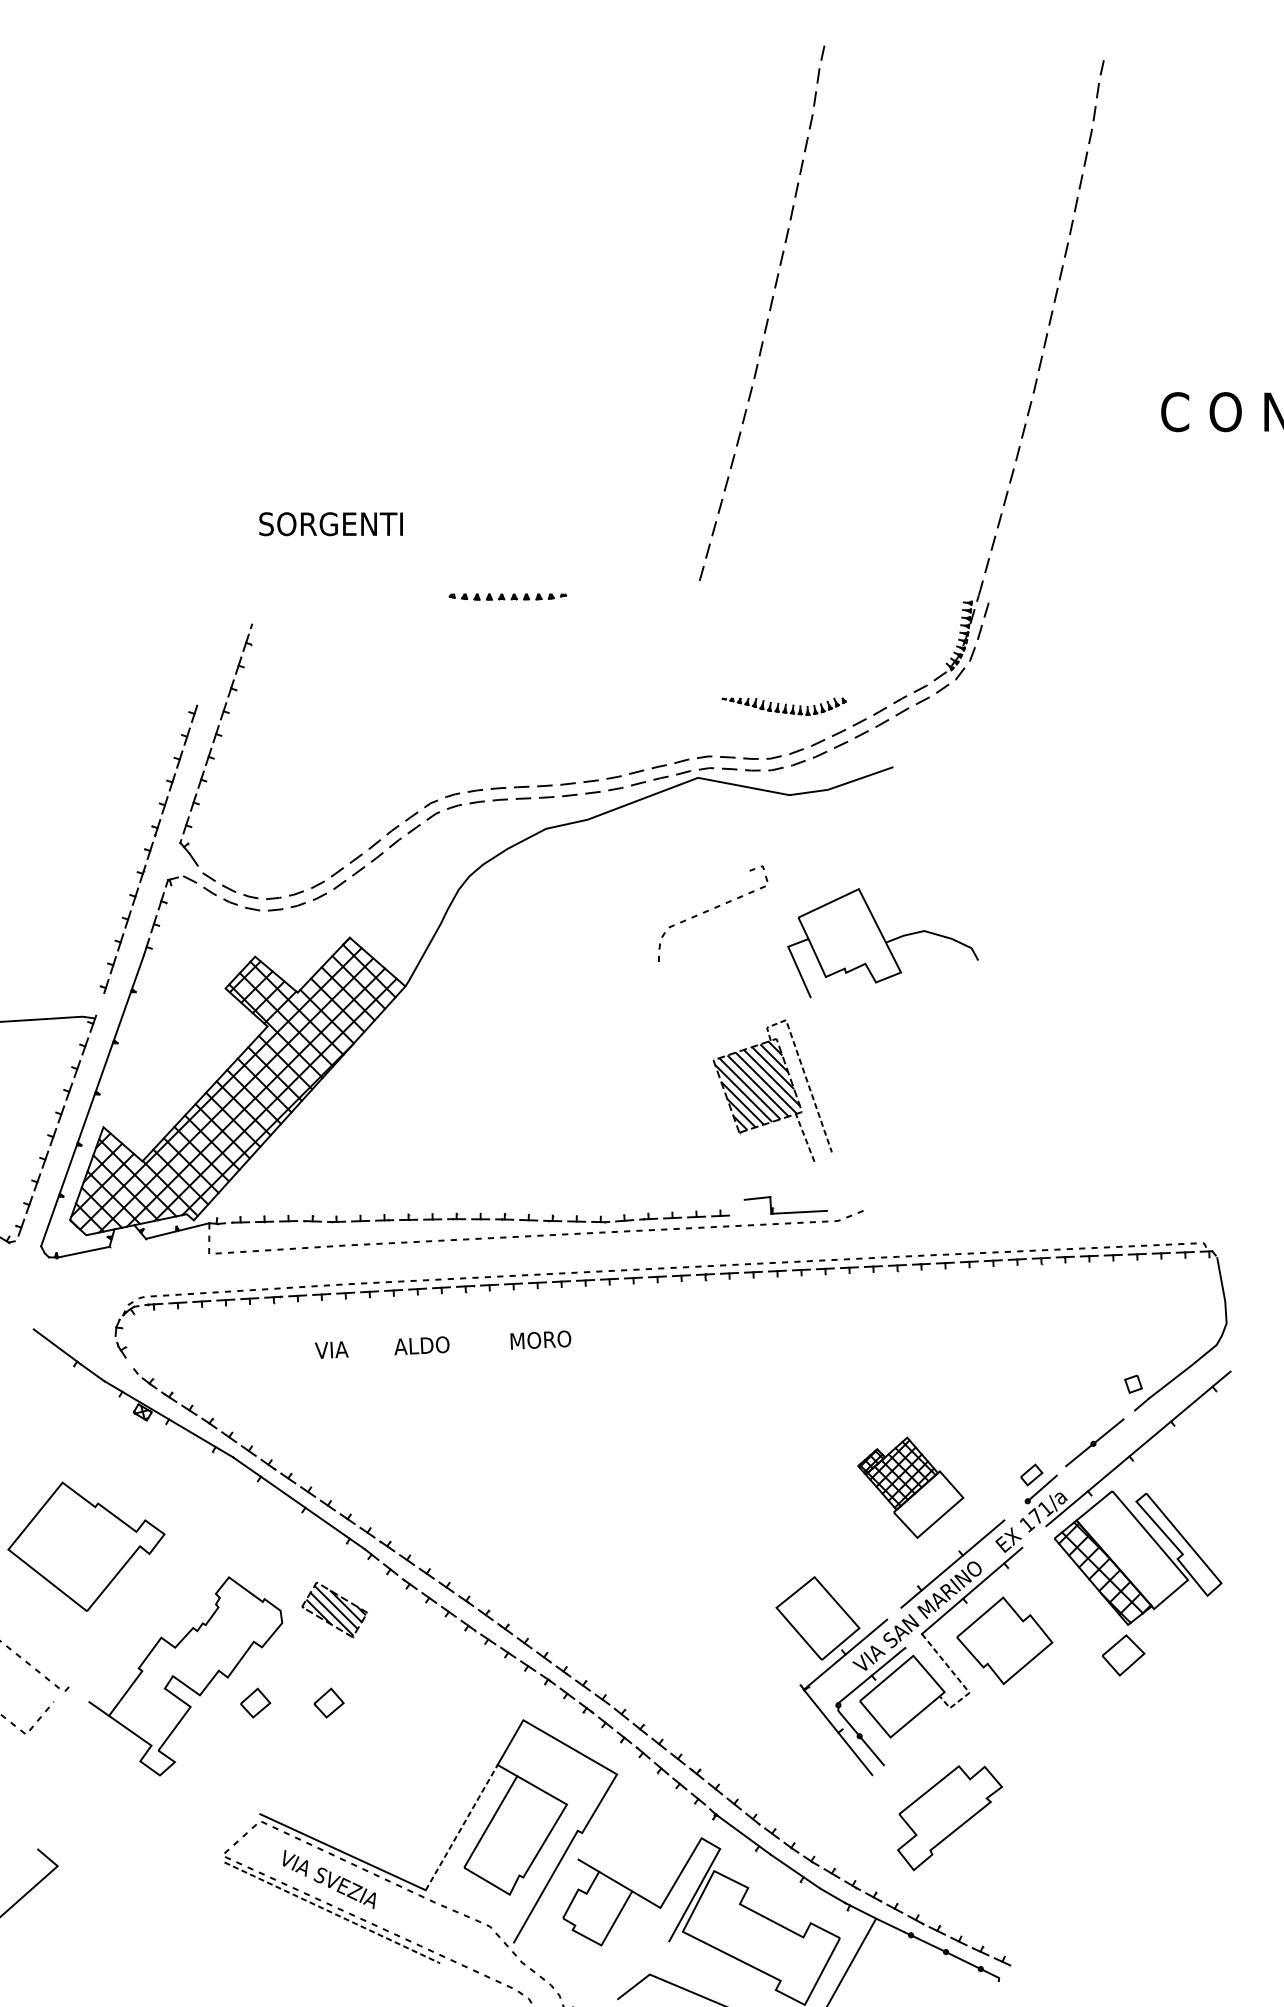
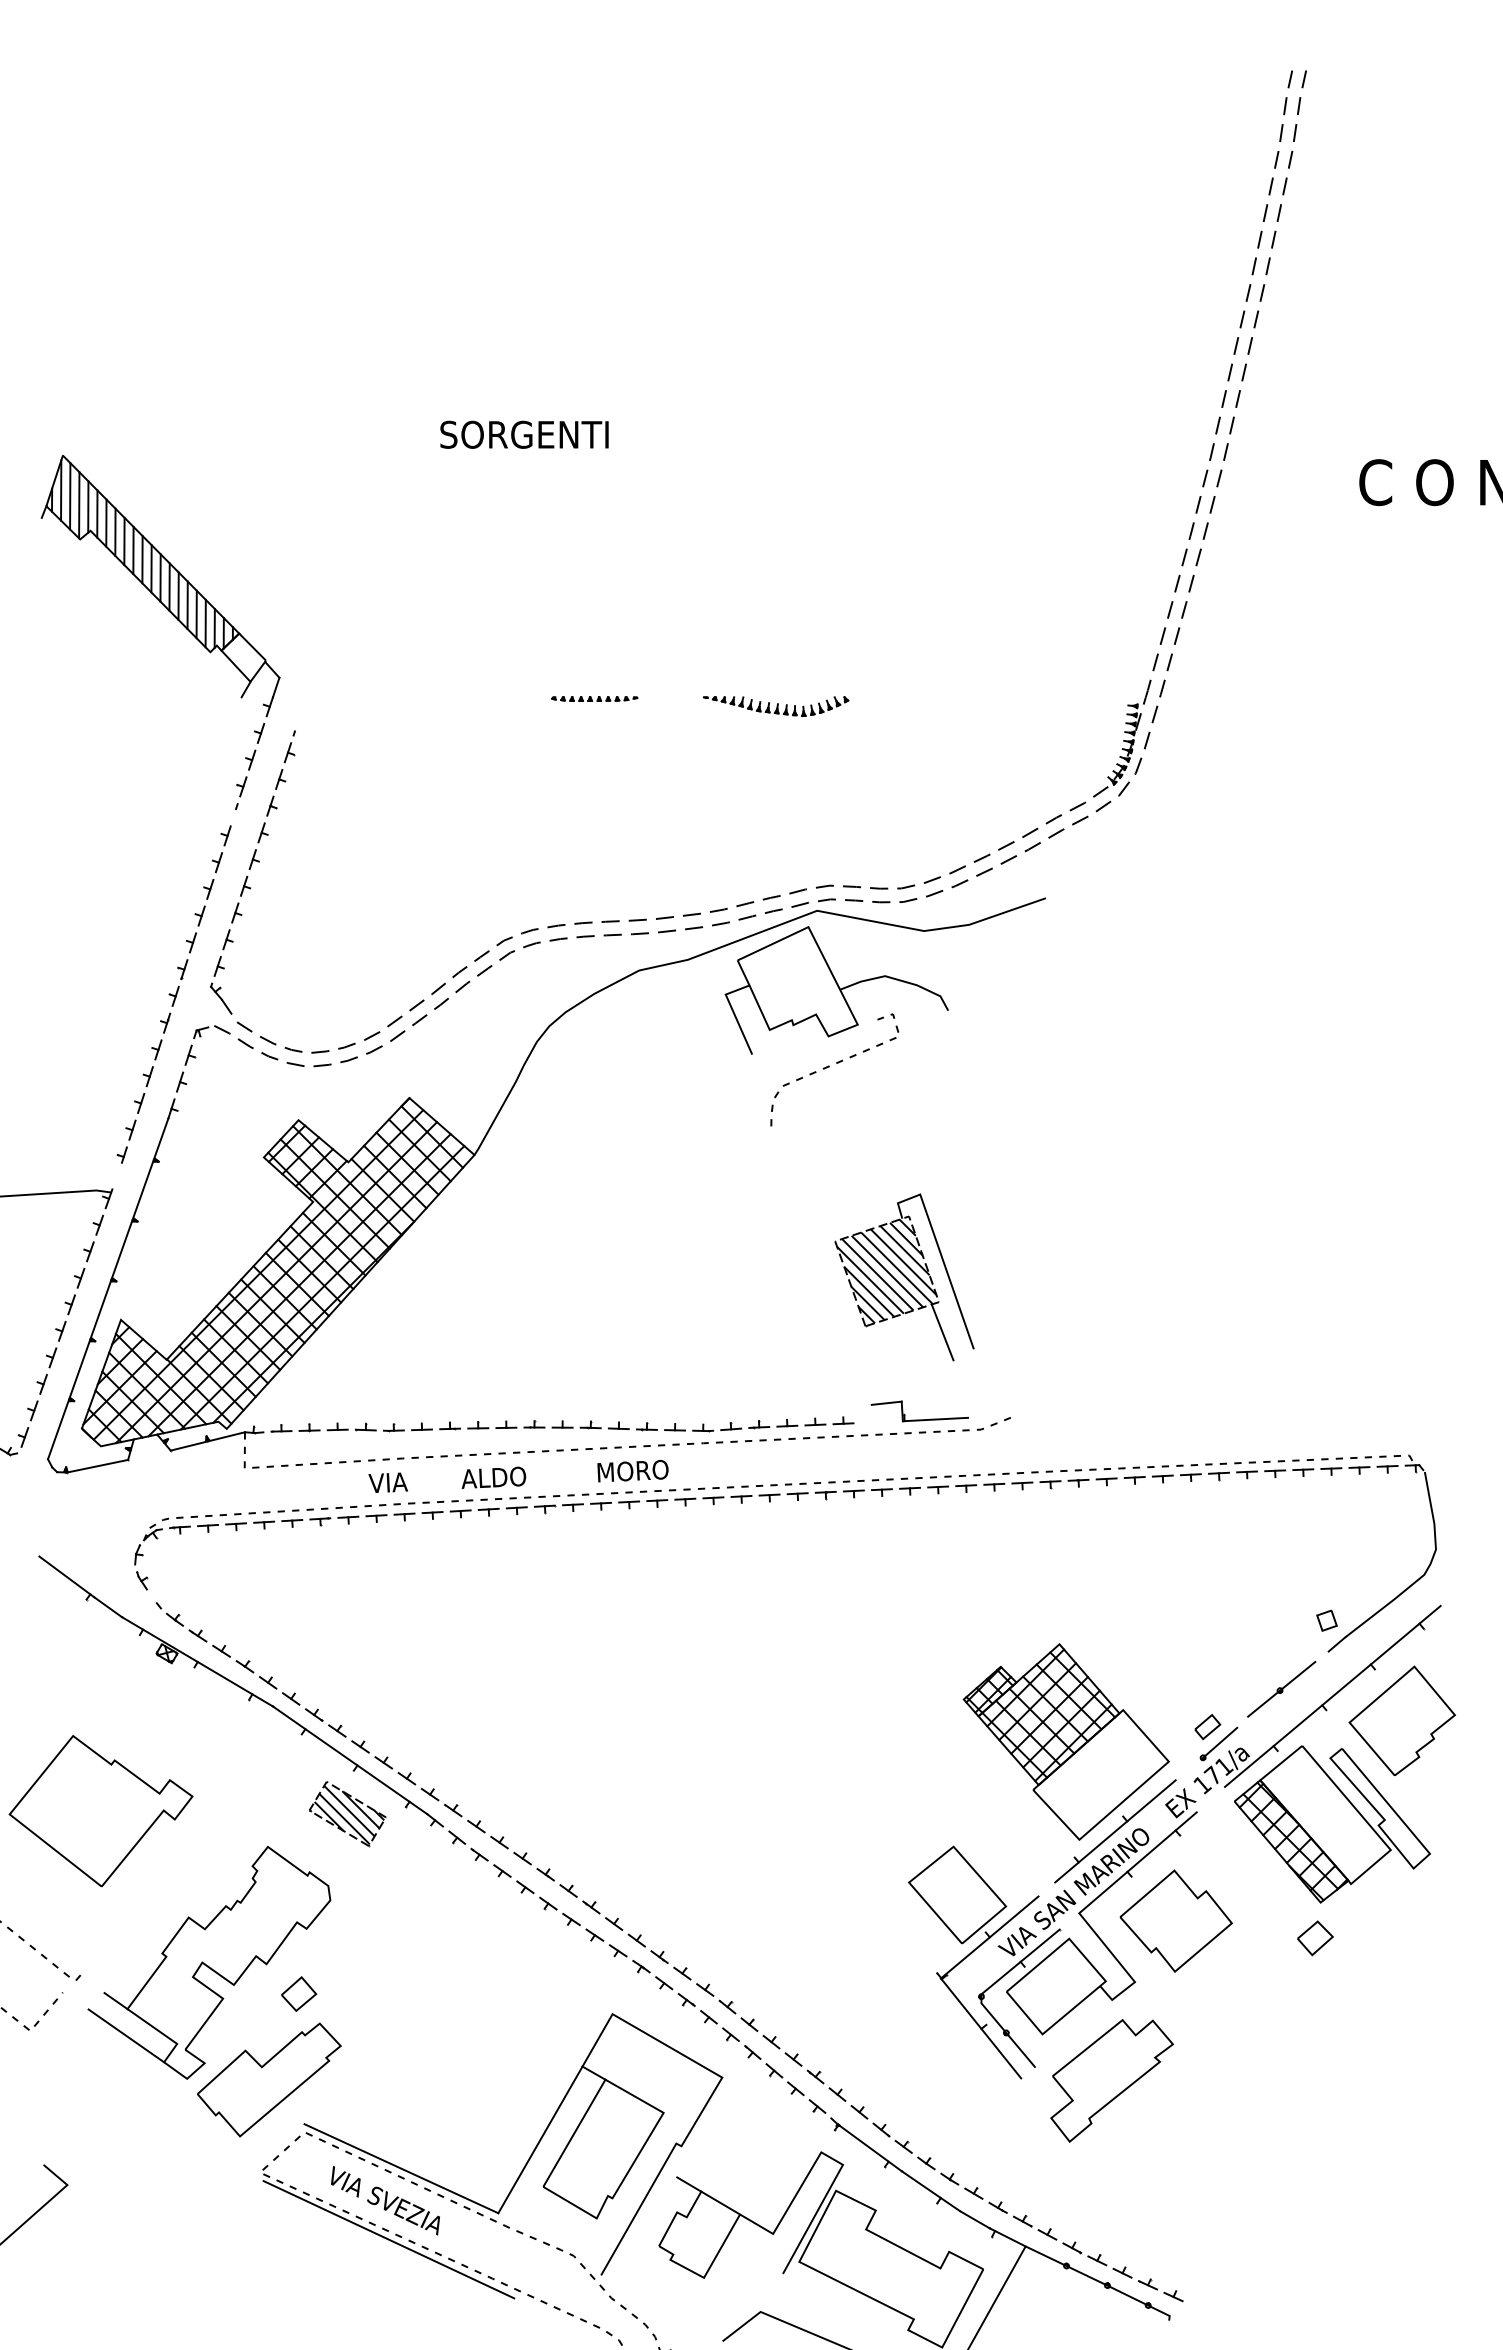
part: (769, 311) -> (1241, 381), moved
text: (331, 523) -> (524, 434), moved
part: (149, 527) -> (174, 617), added
part: (507, 596) -> (594, 698), size x0.62
part: (784, 706) -> (776, 706), moved
part: (882, 943) -> (836, 990), moved
line: (803, 1069) -> (940, 1252), dashed -> solid
line: (805, 1138) -> (942, 1332), dashed -> solid
text: (442, 1343) -> (518, 1475), moved
part: (1197, 1469) -> (1401, 1720), added
part: (910, 1487) -> (1065, 1741), size x1.67
part: (334, 1610) -> (347, 1814), moved
part: (1123, 1655) -> (1315, 1938), size x0.71
line: (959, 1680) -> (1123, 1967), dashed -> solid
part: (329, 1702) -> (385, 1993), removed
line: (108, 1738) -> (126, 2035), added
part: (230, 1776) -> (269, 2079), added
part: (950, 1817) -> (1112, 2080), moved
line: (461, 1827) -> (540, 2139), dashed -> solid
line: (332, 1912) -> (389, 2239), dashed -> solid

